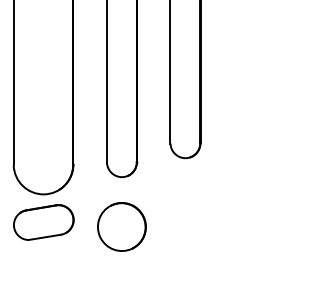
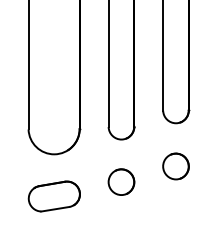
part: (185, 208) -> (176, 166), added
part: (43, 222) -> (54, 196), moved
part: (121, 226) -> (121, 181), size x0.62

